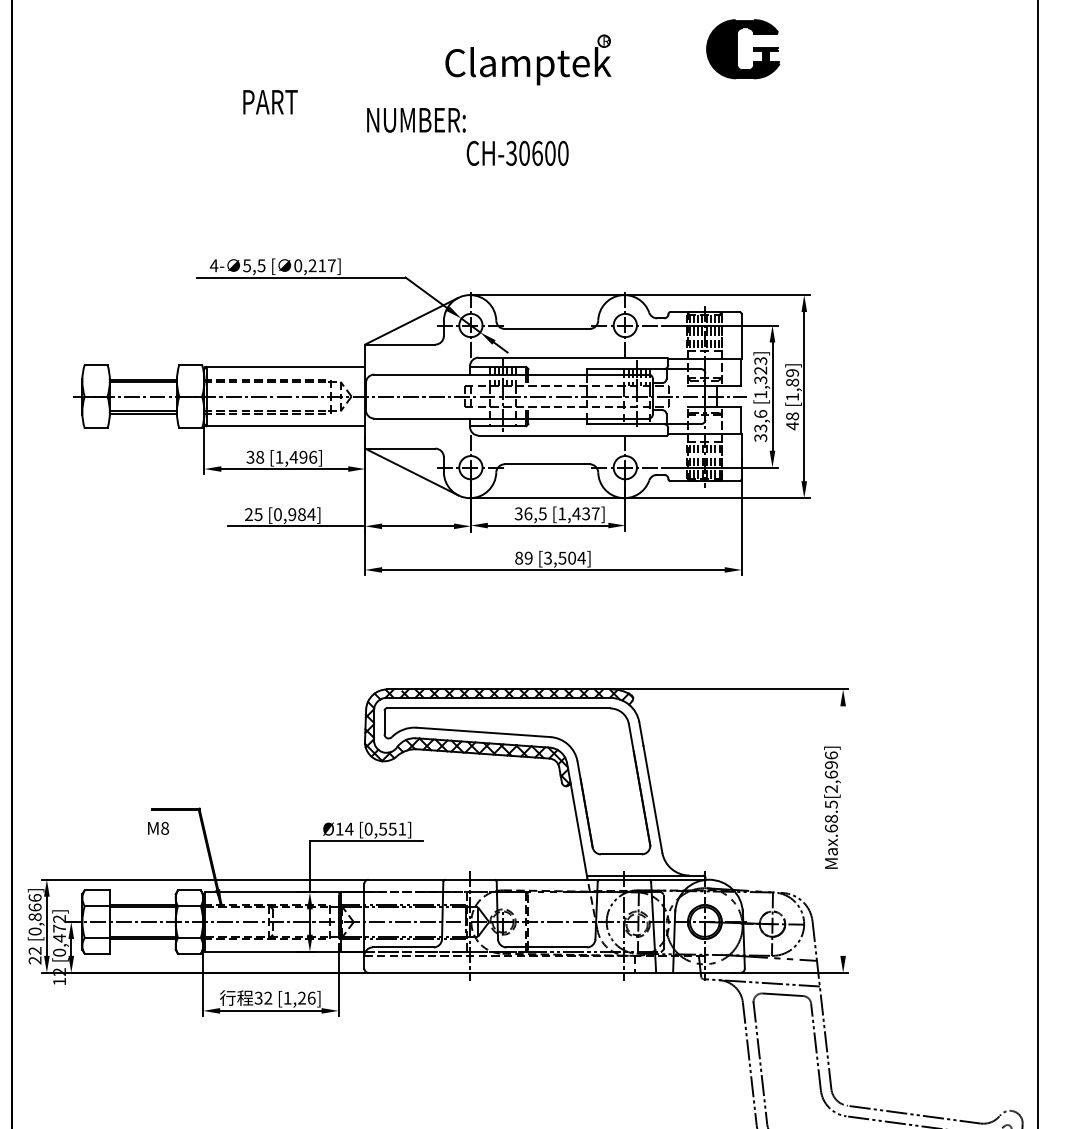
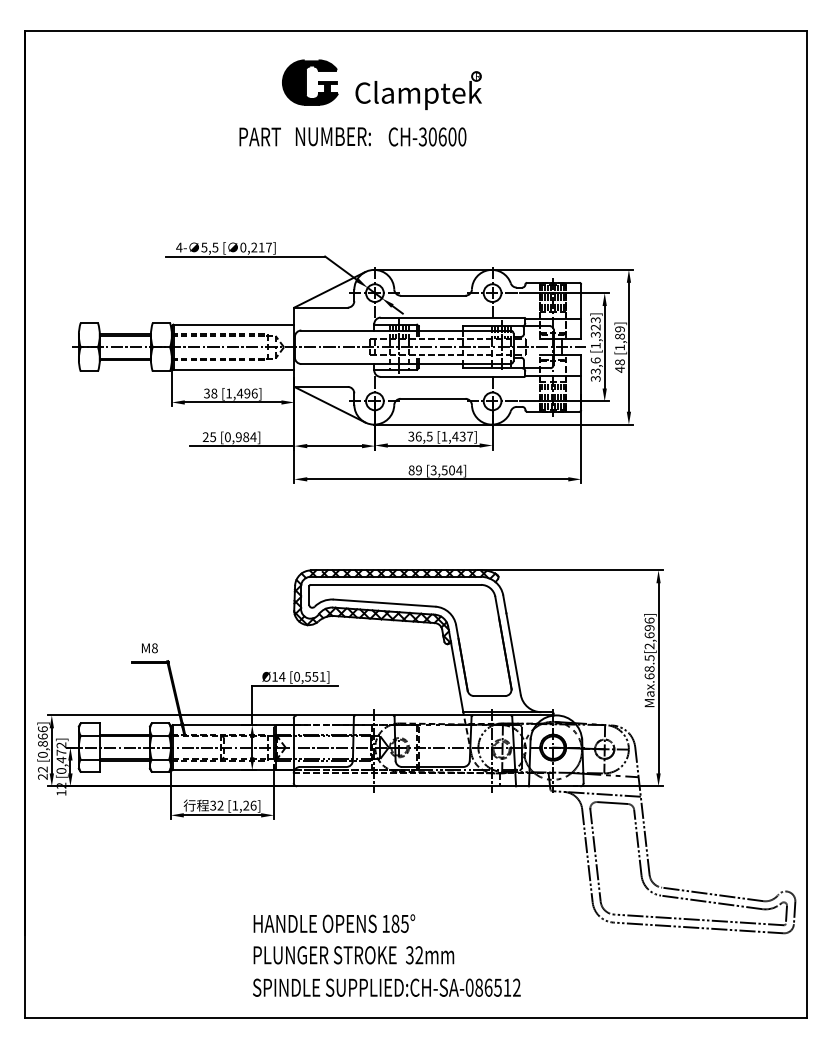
part: (743, 49) -> (310, 82), moved
text: (269, 101) -> (259, 136), moved
text: (517, 152) -> (427, 136), moved
text: (157, 828) -> (149, 648), moved
line: (843, 831) -> (658, 678), added

